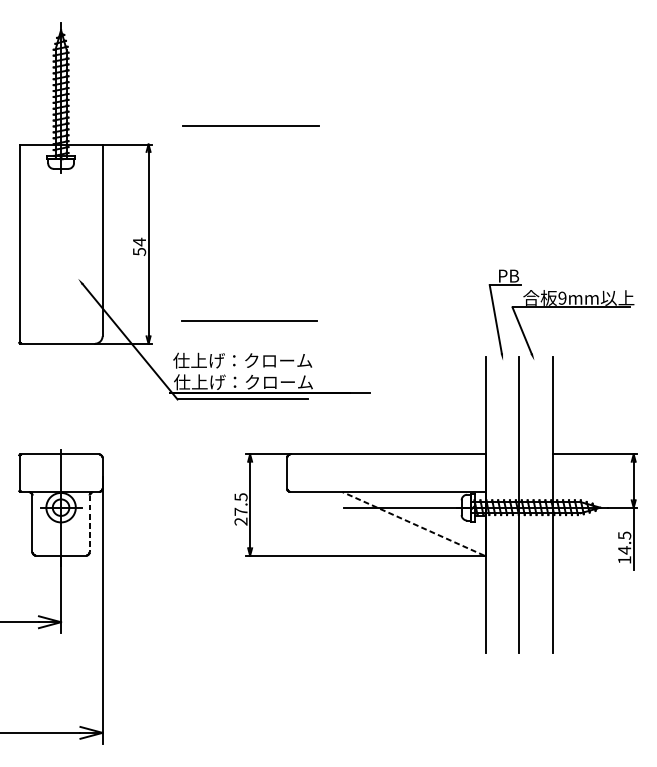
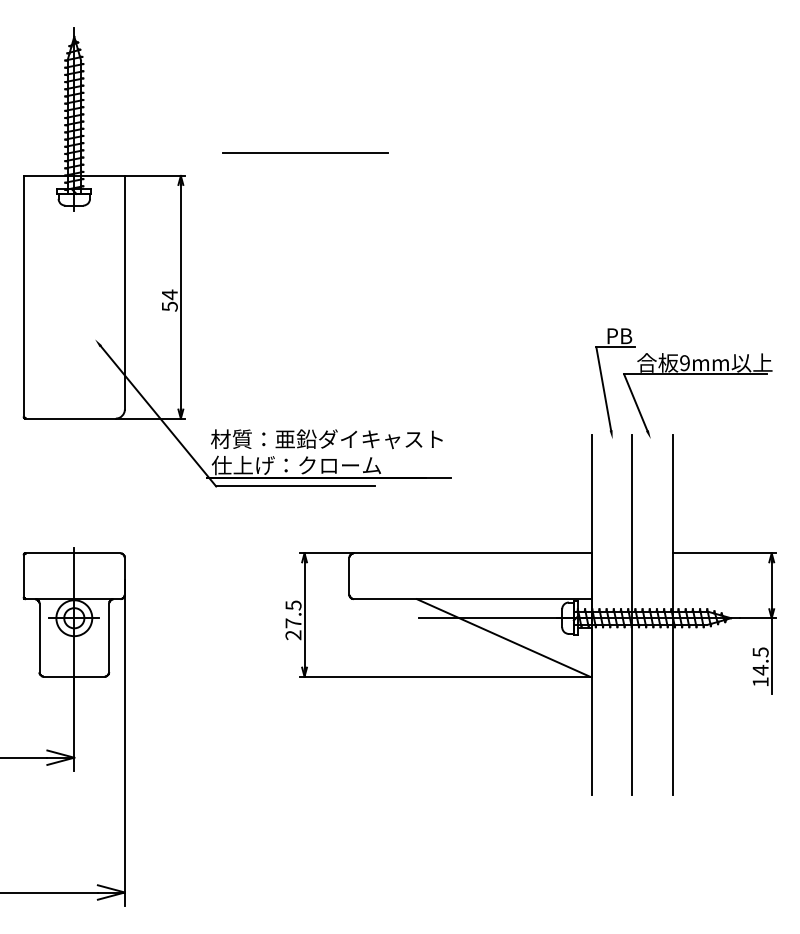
line: (249, 320) -> (303, 390), removed
text: (268, 360) -> (326, 439), 仕上げ：クローム -> 材質：亜鉛ダイキャスト
line: (413, 523) -> (503, 637), dashed -> solid
line: (89, 524) -> (109, 638), dashed -> solid

